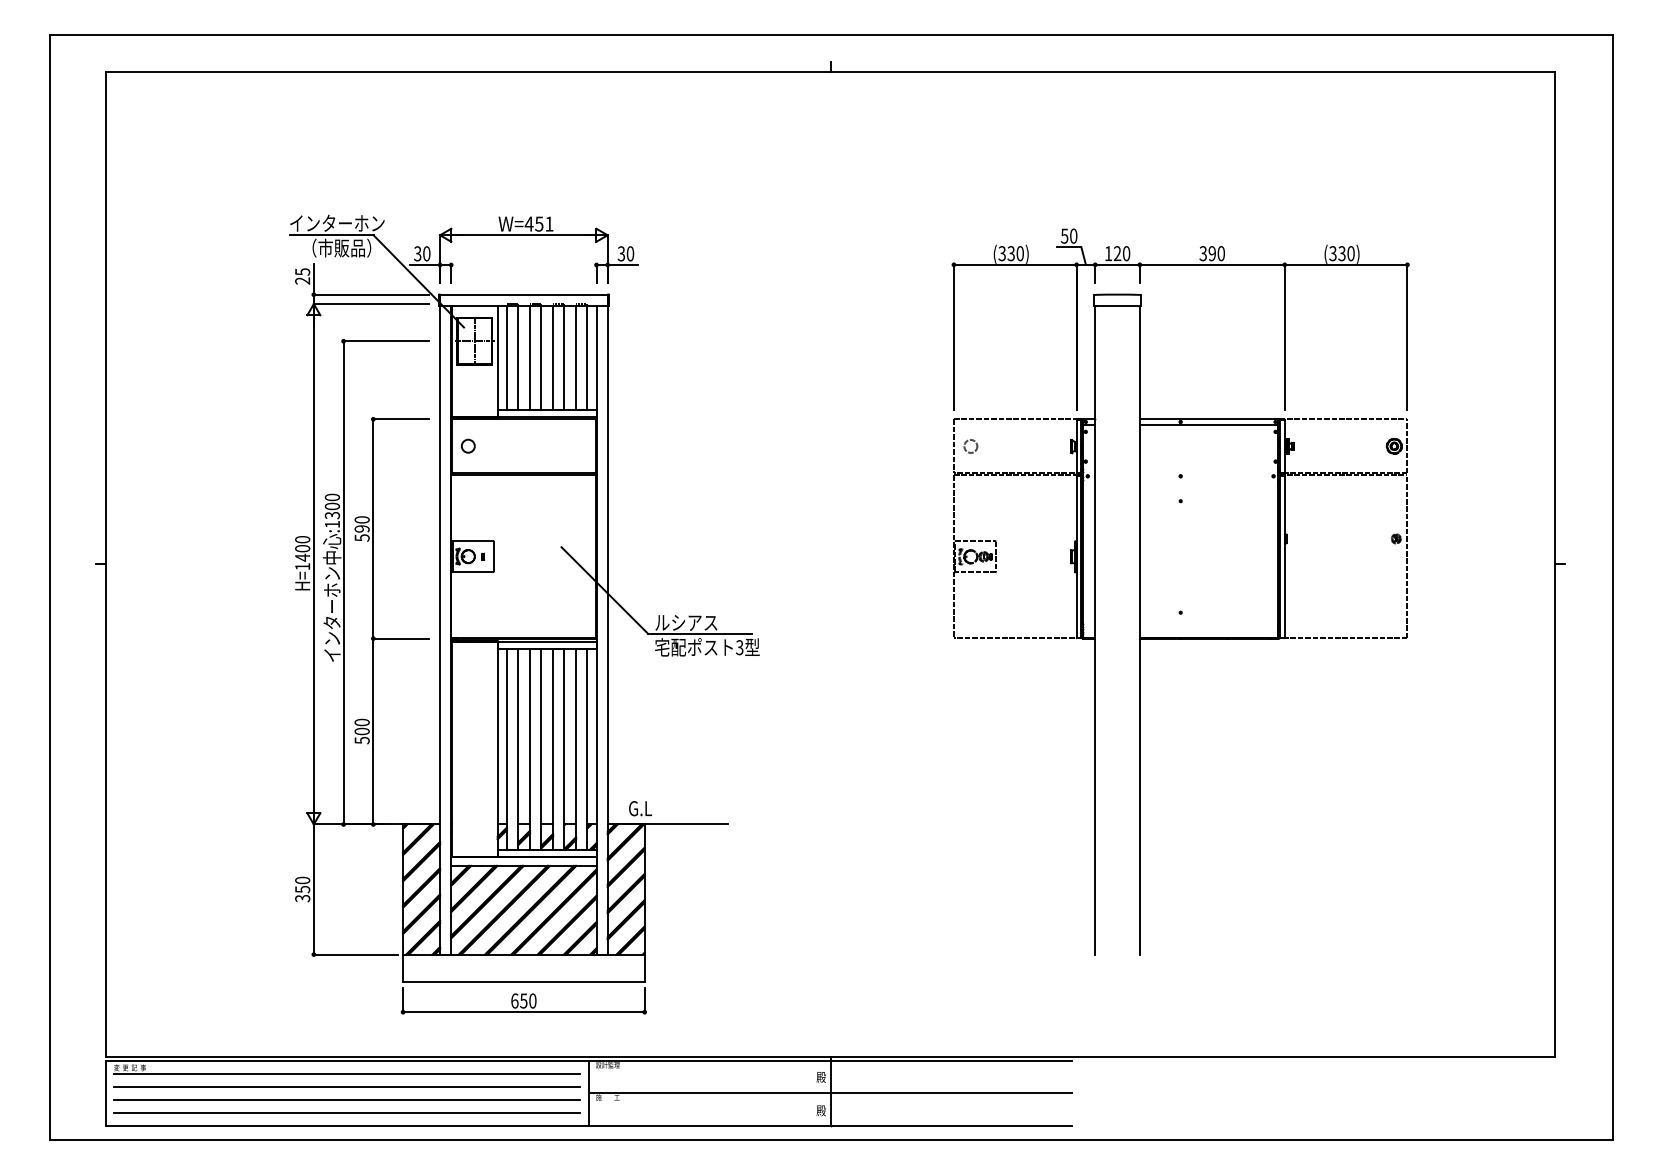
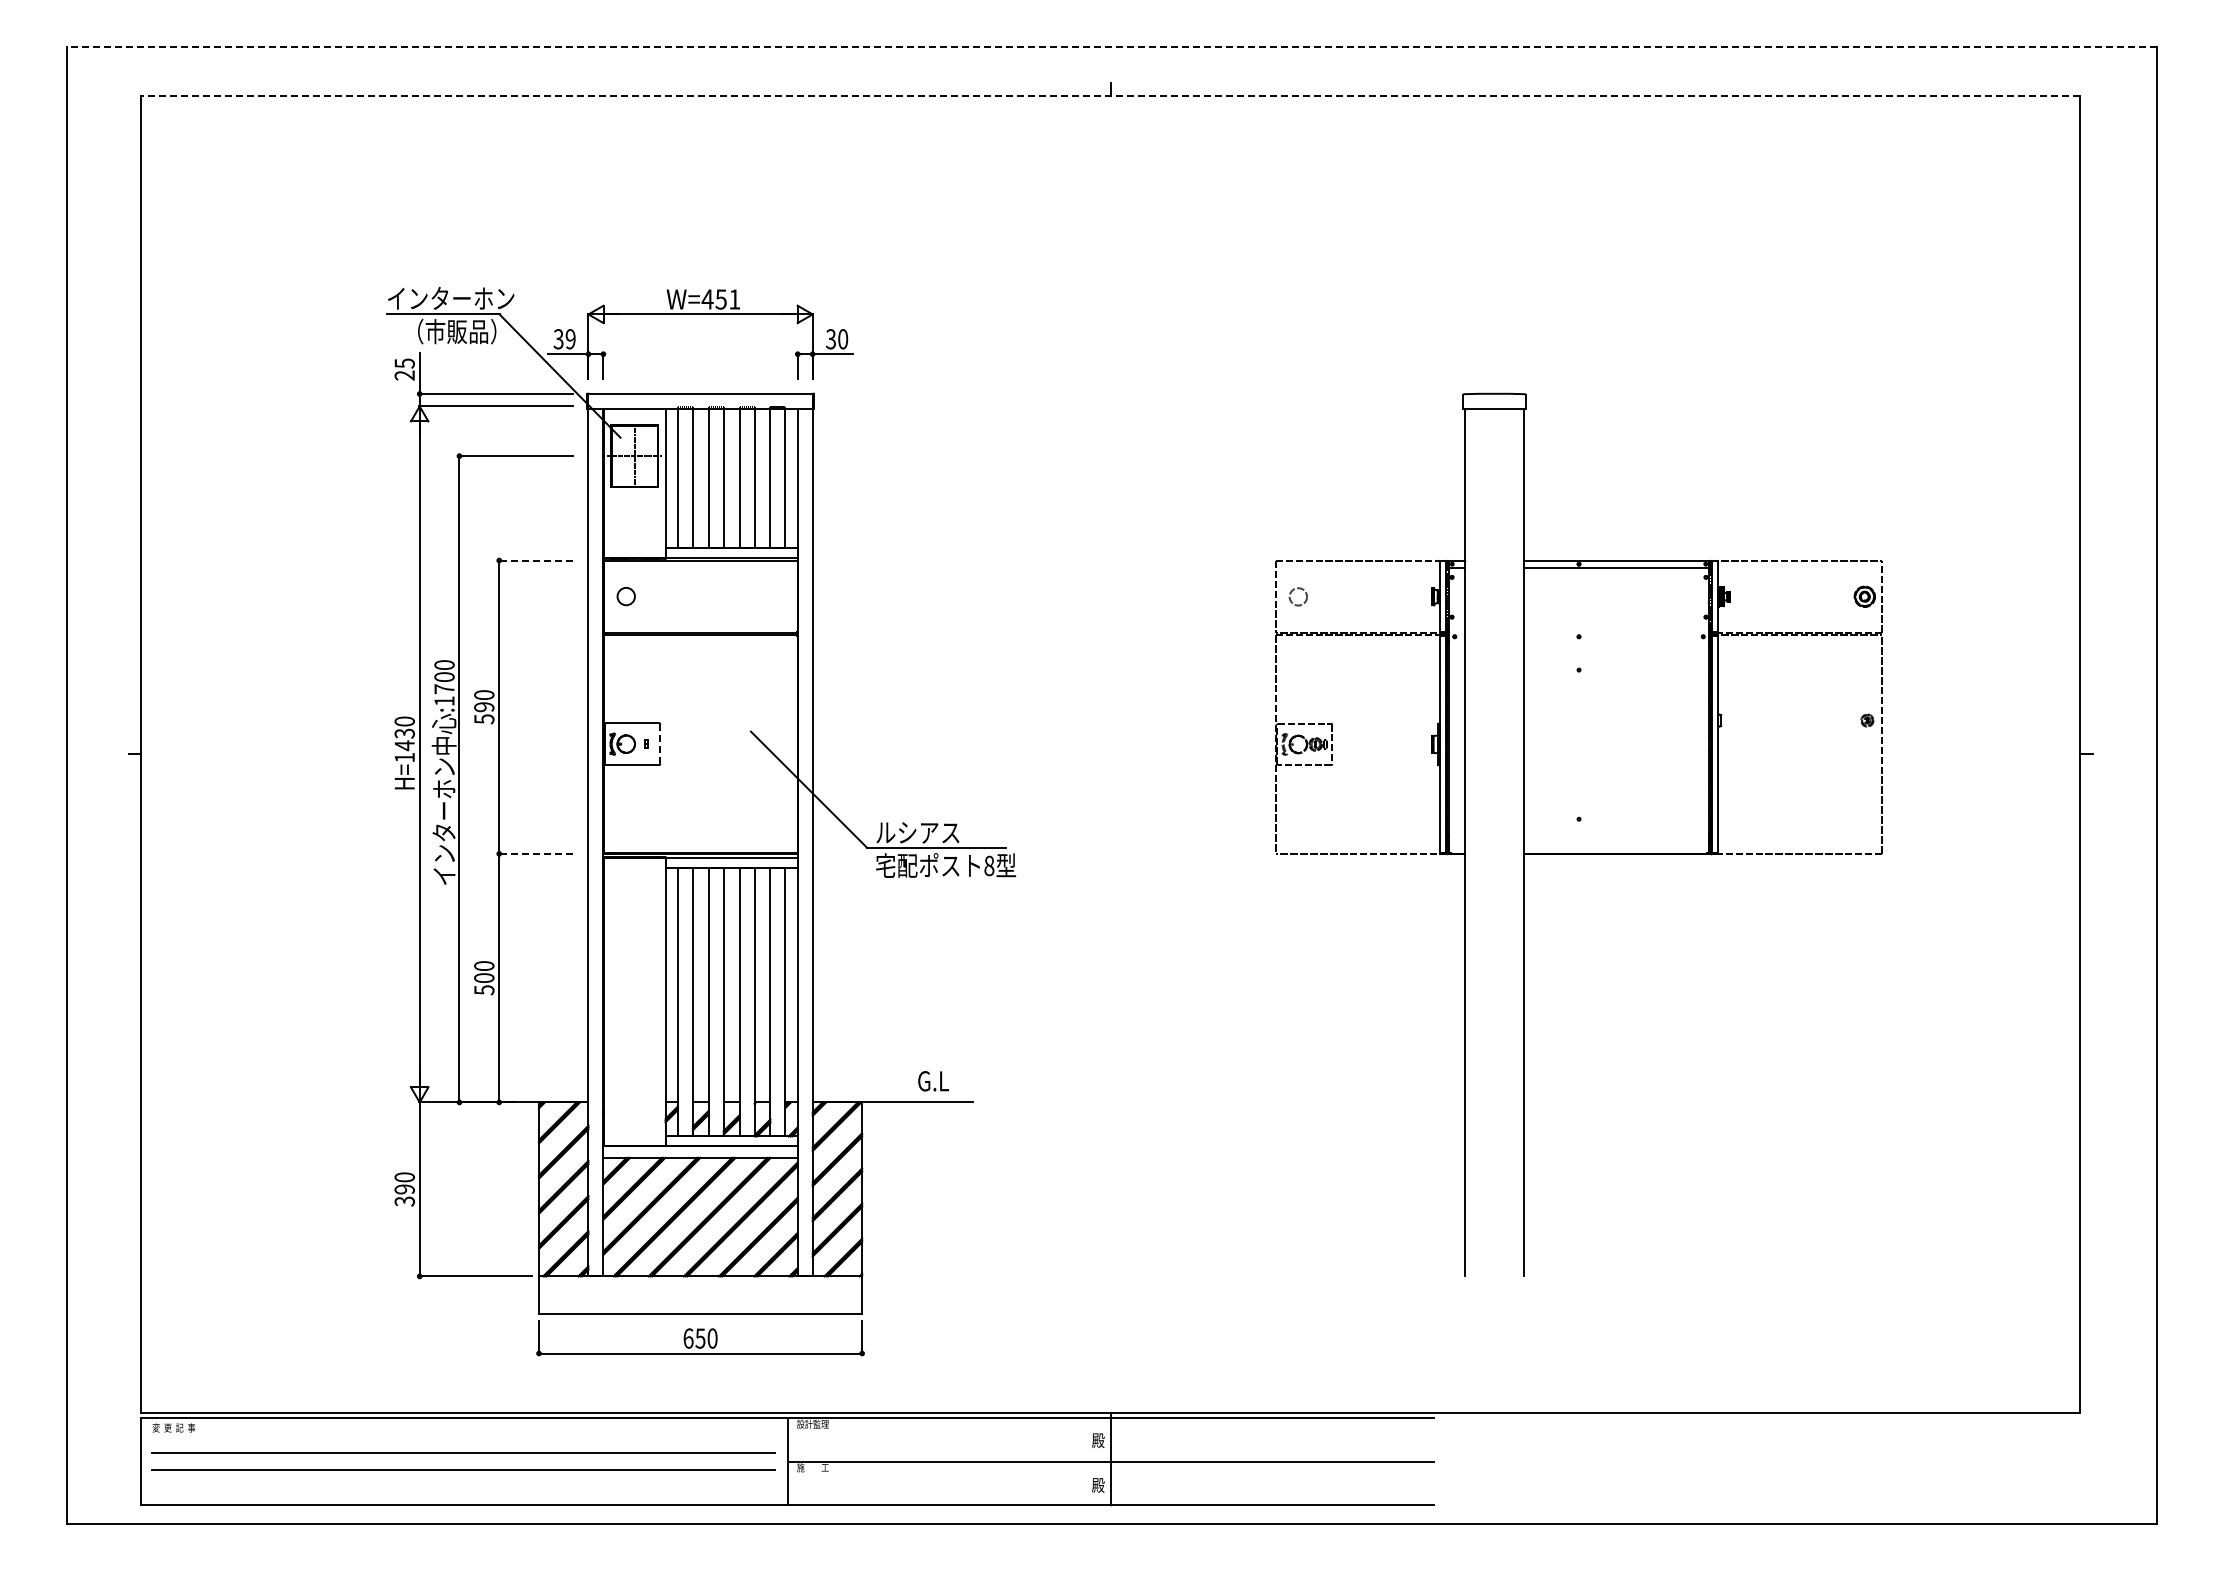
line: (831, 35) -> (1111, 47), solid -> dashed
line: (830, 71) -> (1110, 95), solid -> dashed
text: (426, 254) -> (570, 339), 30 -> 39
part: (1180, 265) -> (1578, 354), removed
line: (400, 419) -> (535, 560), solid -> dashed
text: (332, 515) -> (444, 689), :1300 -> :1700
text: (302, 548) -> (404, 733), H=1400 -> H=1430
line: (493, 556) -> (660, 744), solid -> dashed
line: (400, 638) -> (535, 853), solid -> dashed
text: (739, 647) -> (989, 865), 3 -> 8
text: (640, 808) -> (933, 1081), moved
text: (302, 889) -> (404, 1189), 350 -> 390
line: (346, 1073) -> (463, 1435), removed
line: (346, 1112) -> (463, 1487), removed

